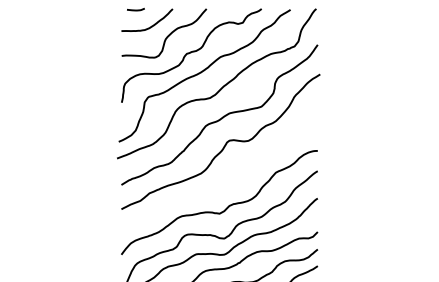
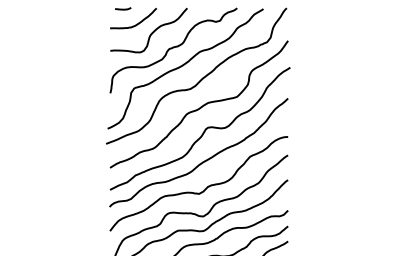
curve: (223, 177) -> (202, 161), added

